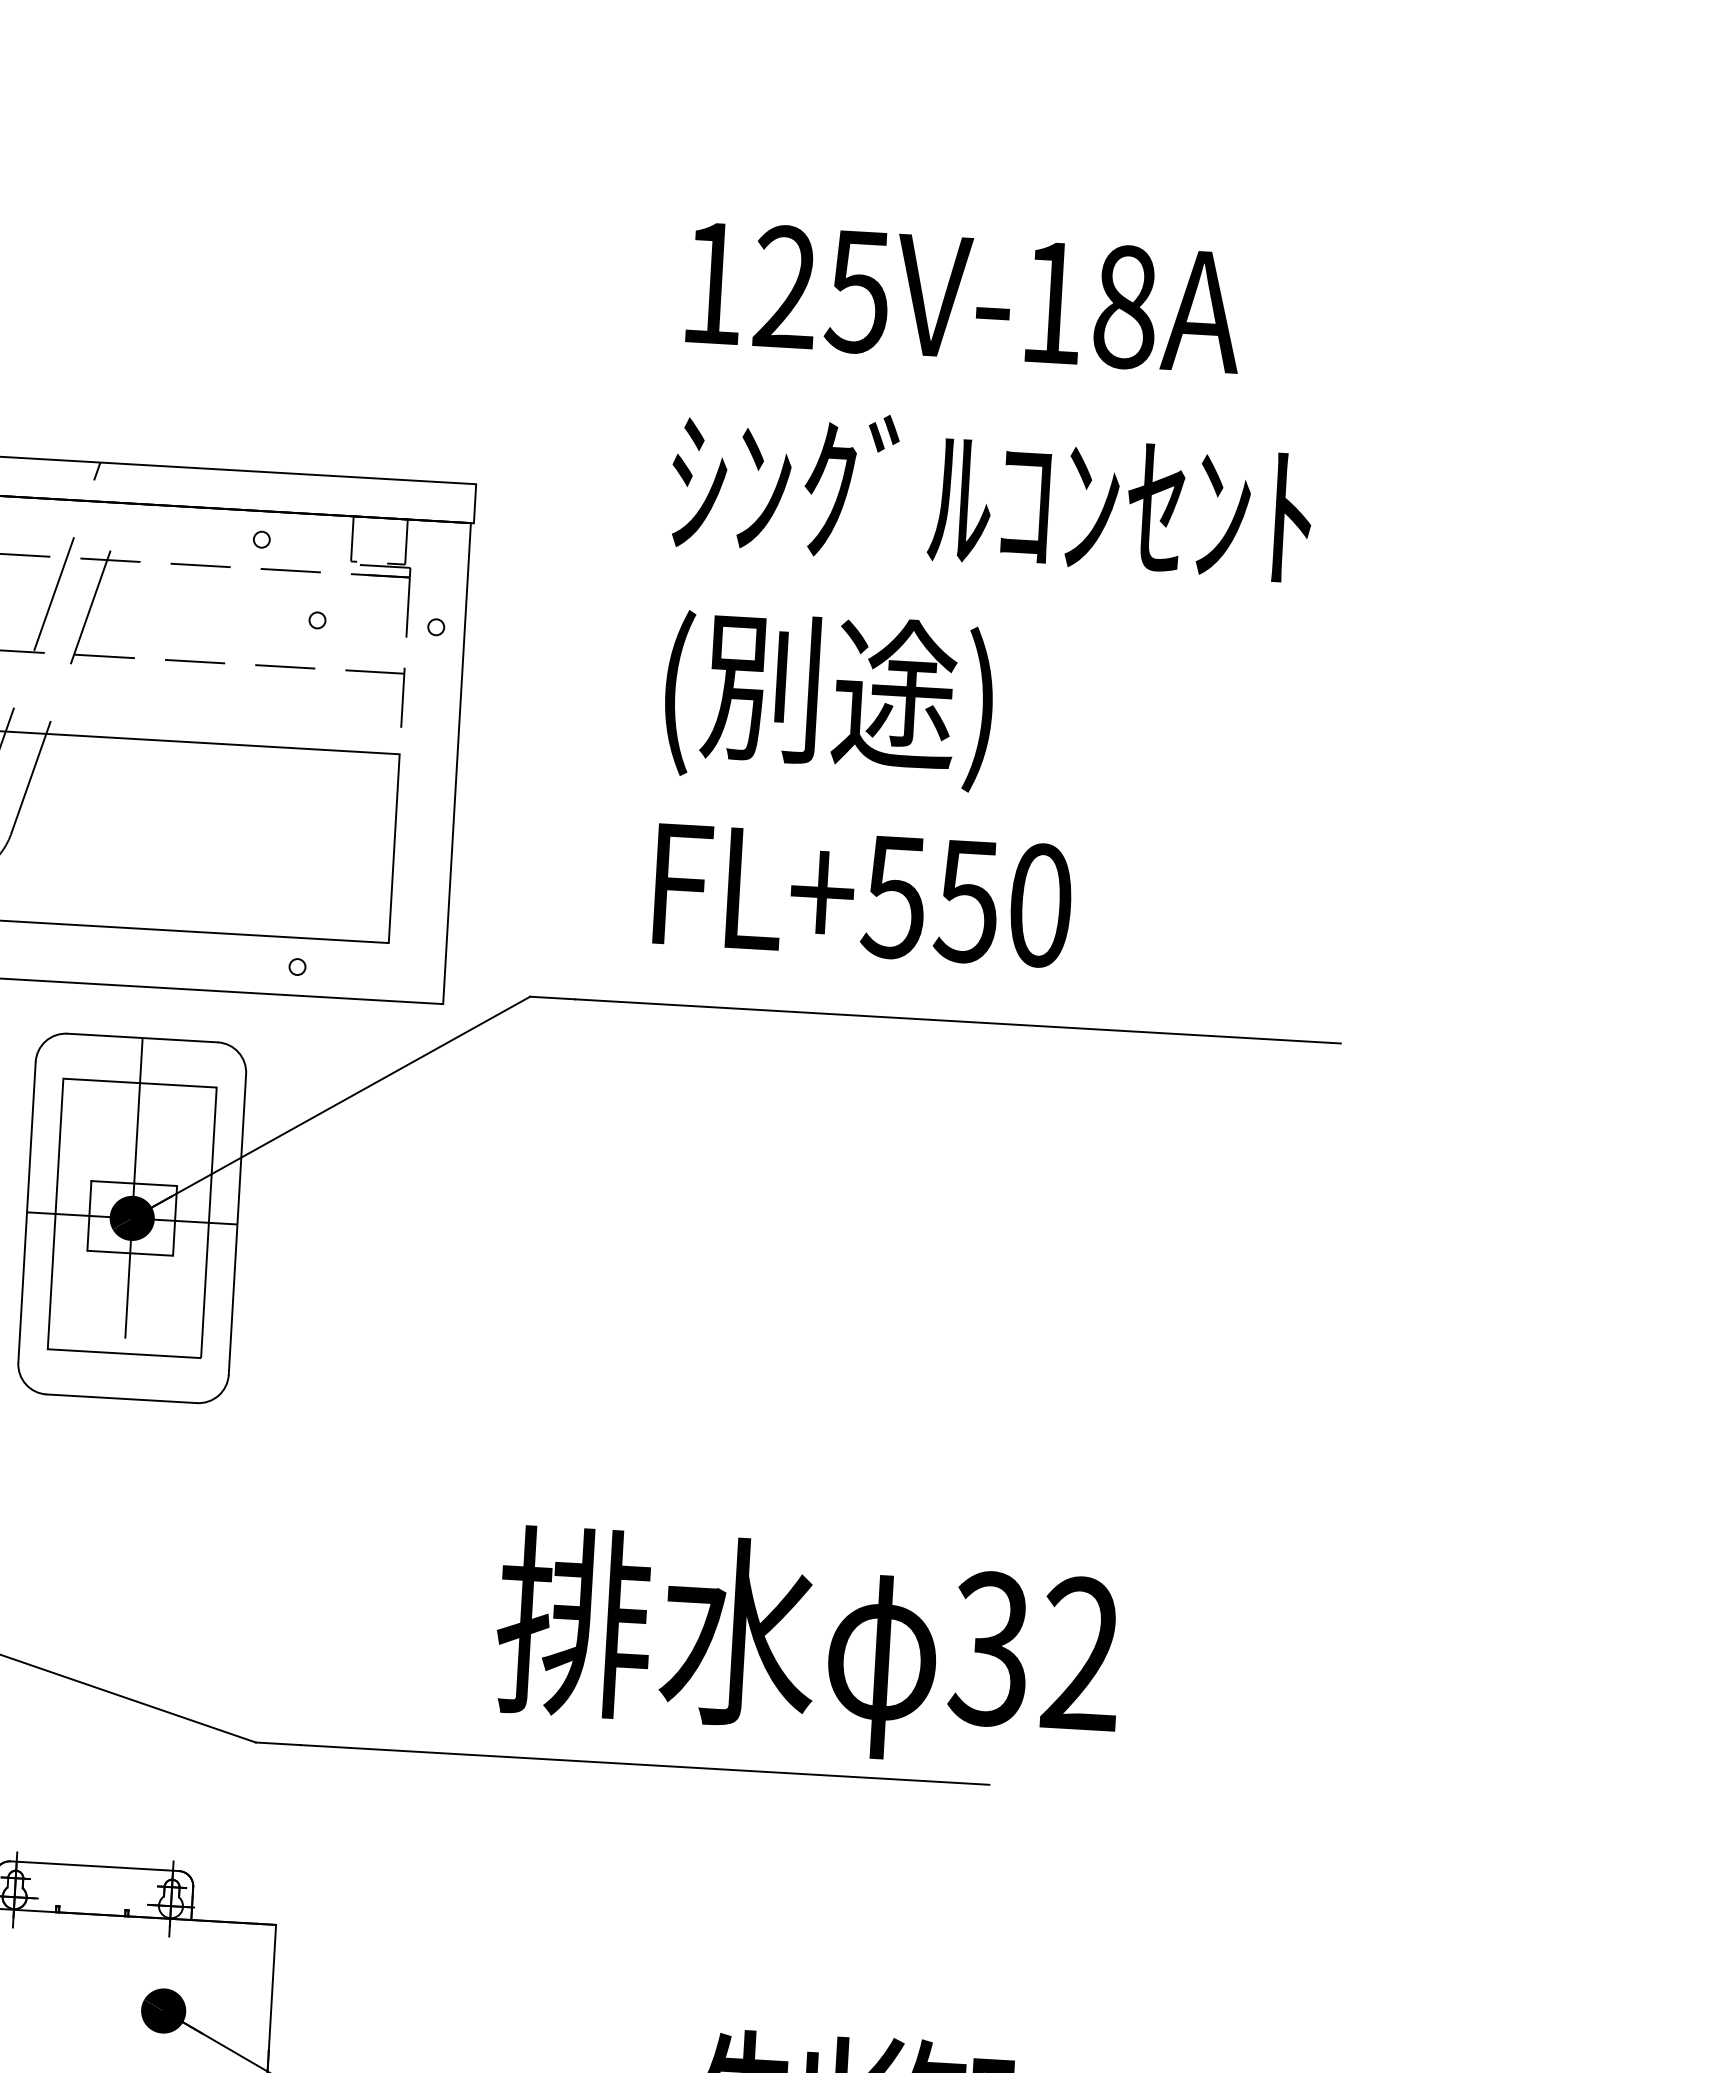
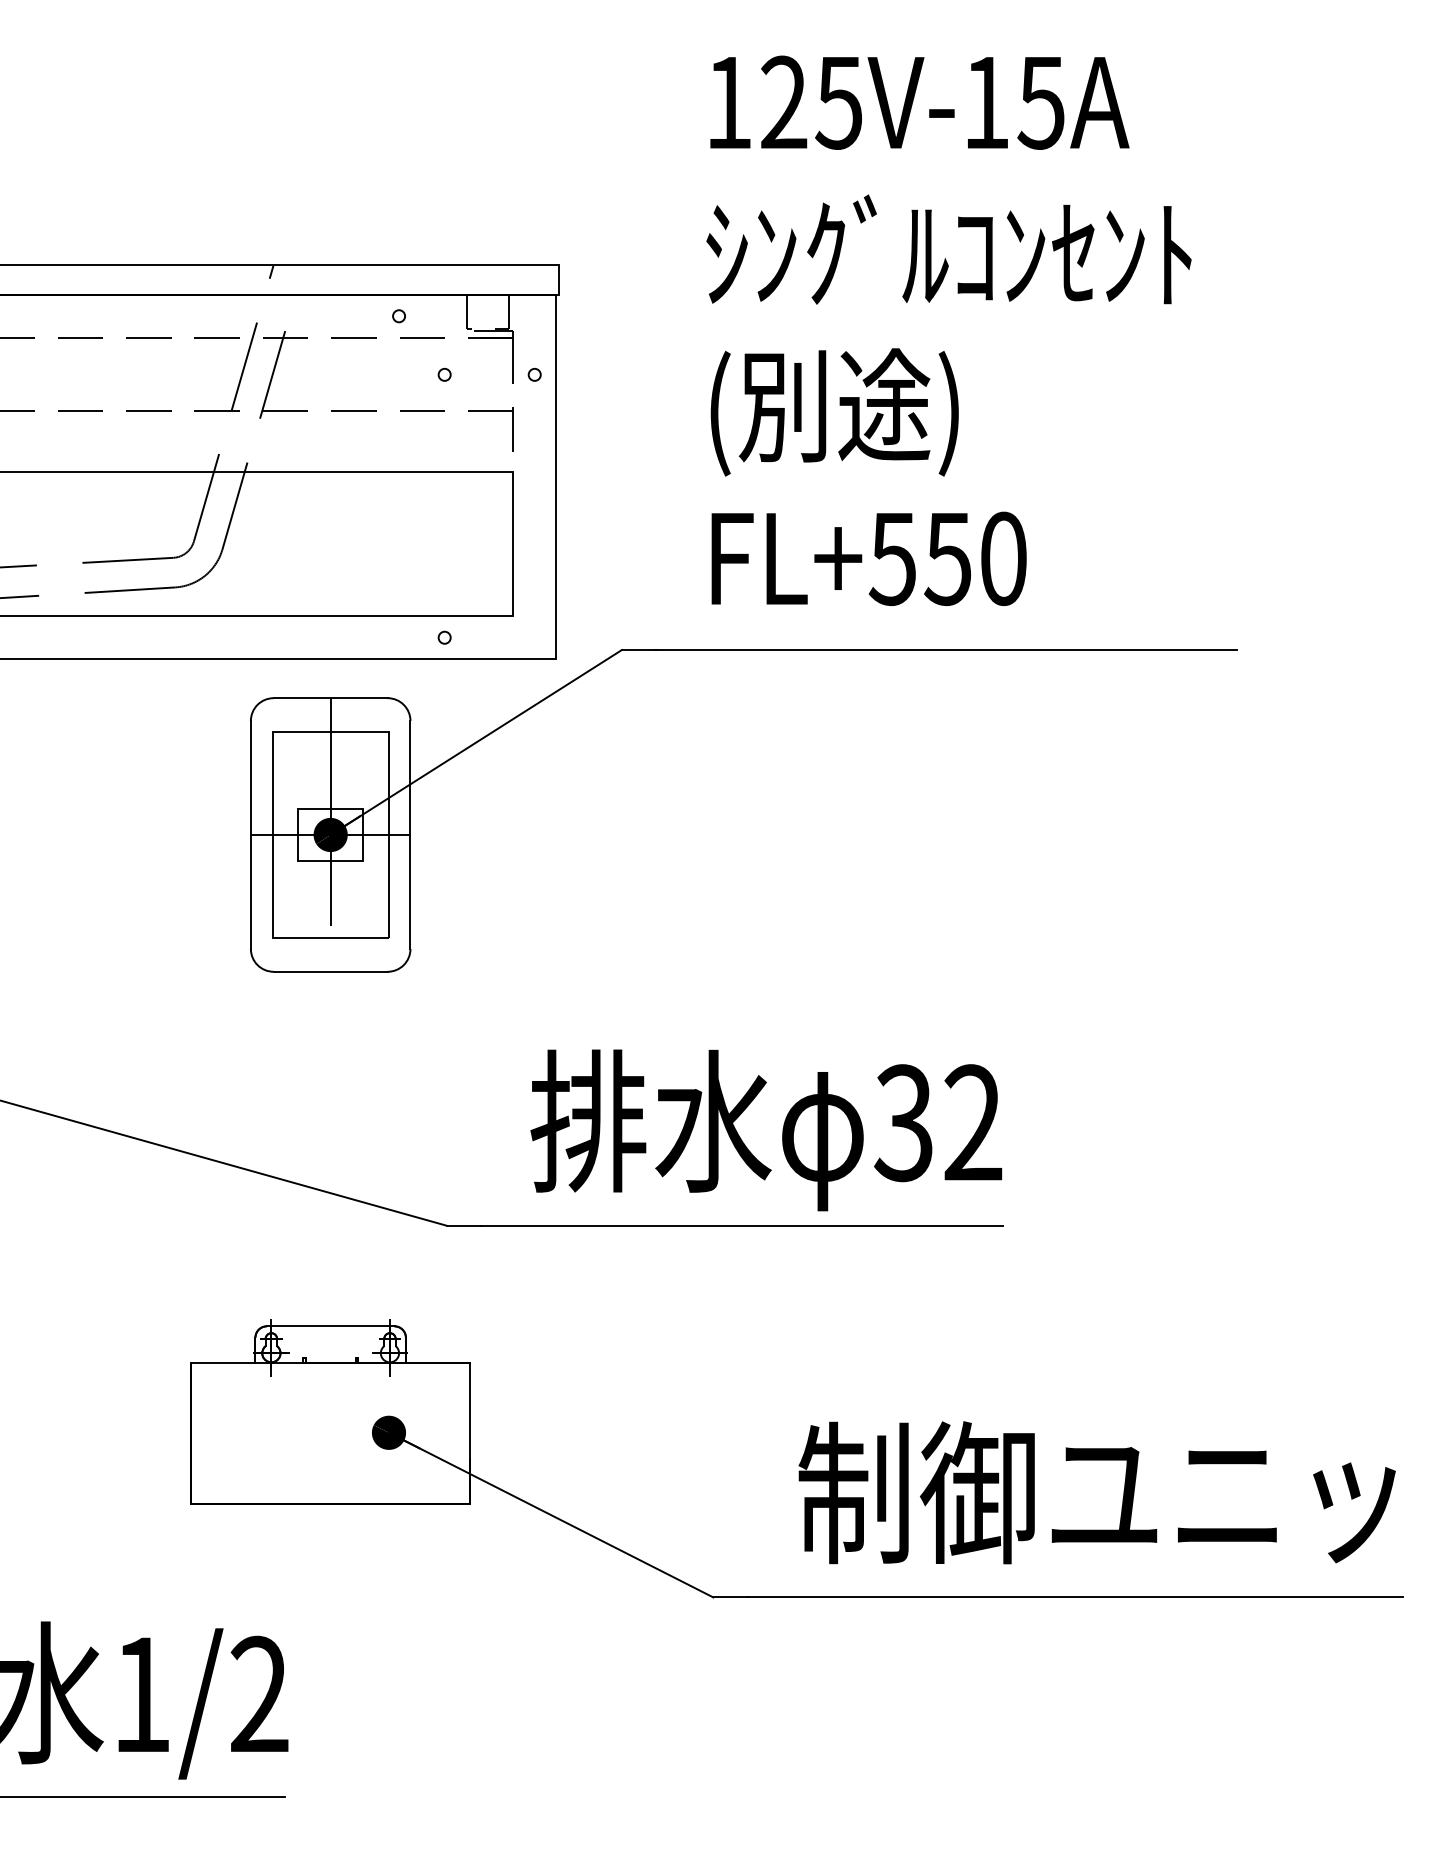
text: (1123, 306) -> (1040, 102), 125V-18A -> 125V-15A
text: (808, 1648) -> (766, 1130), moved

